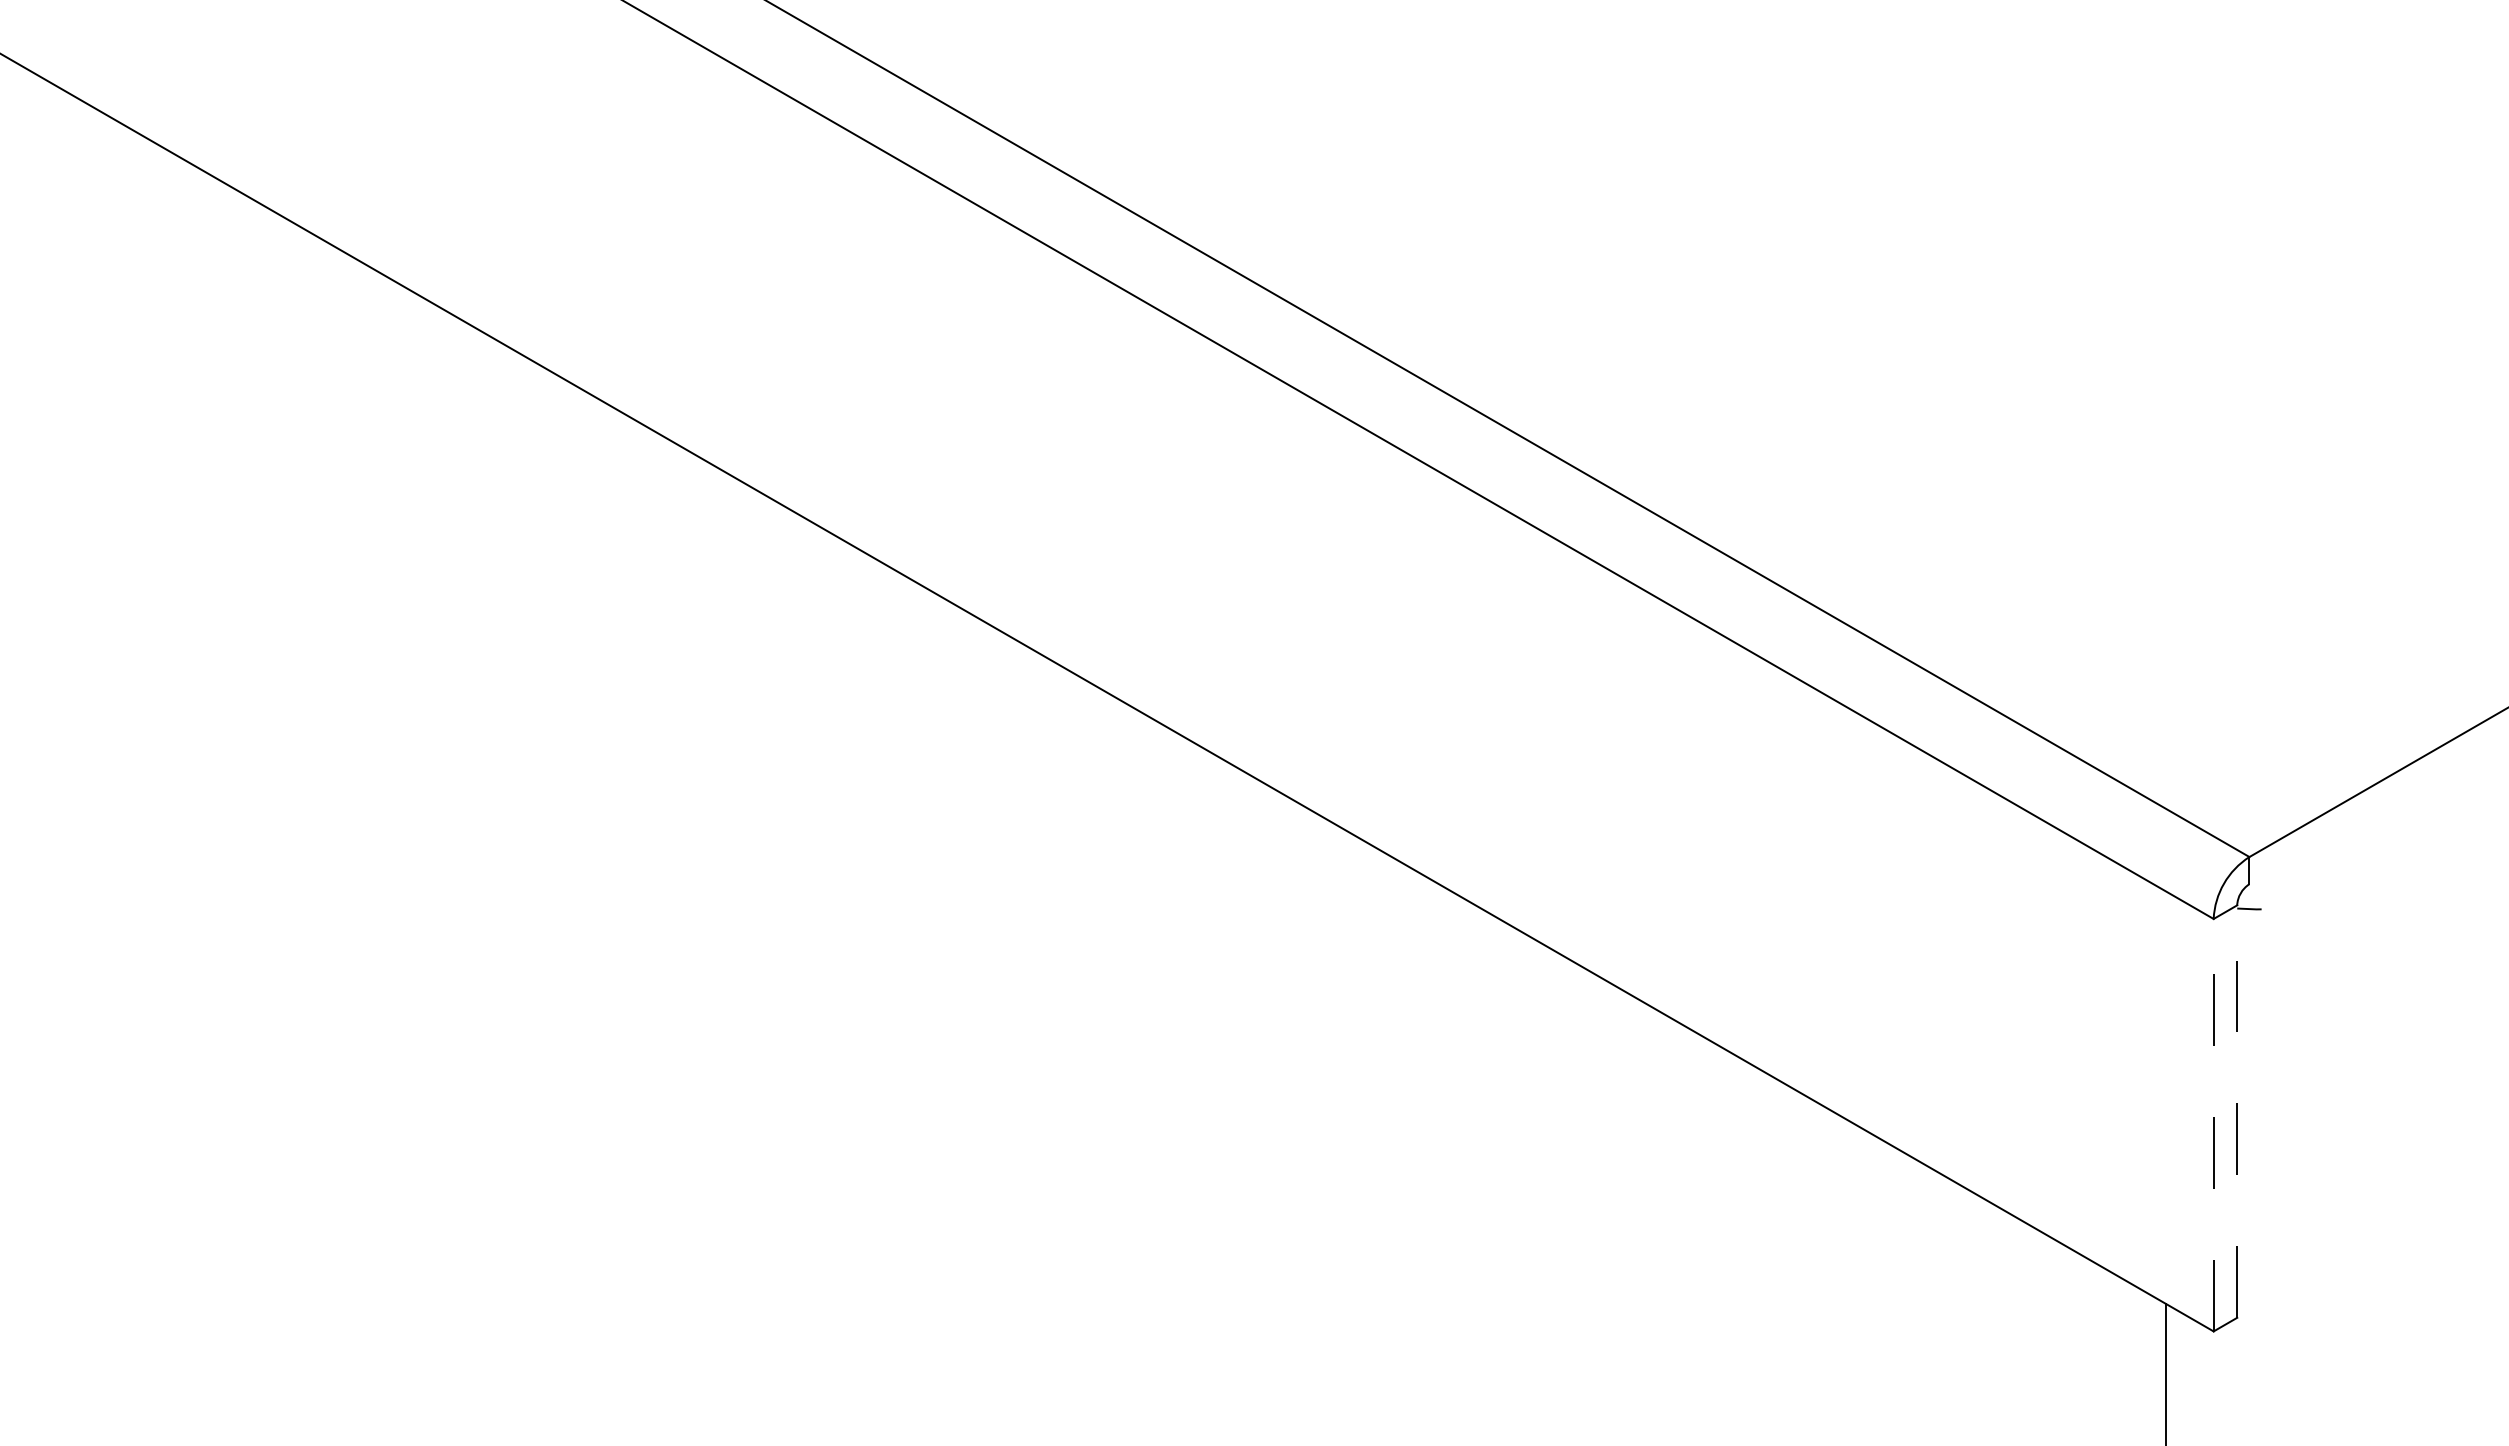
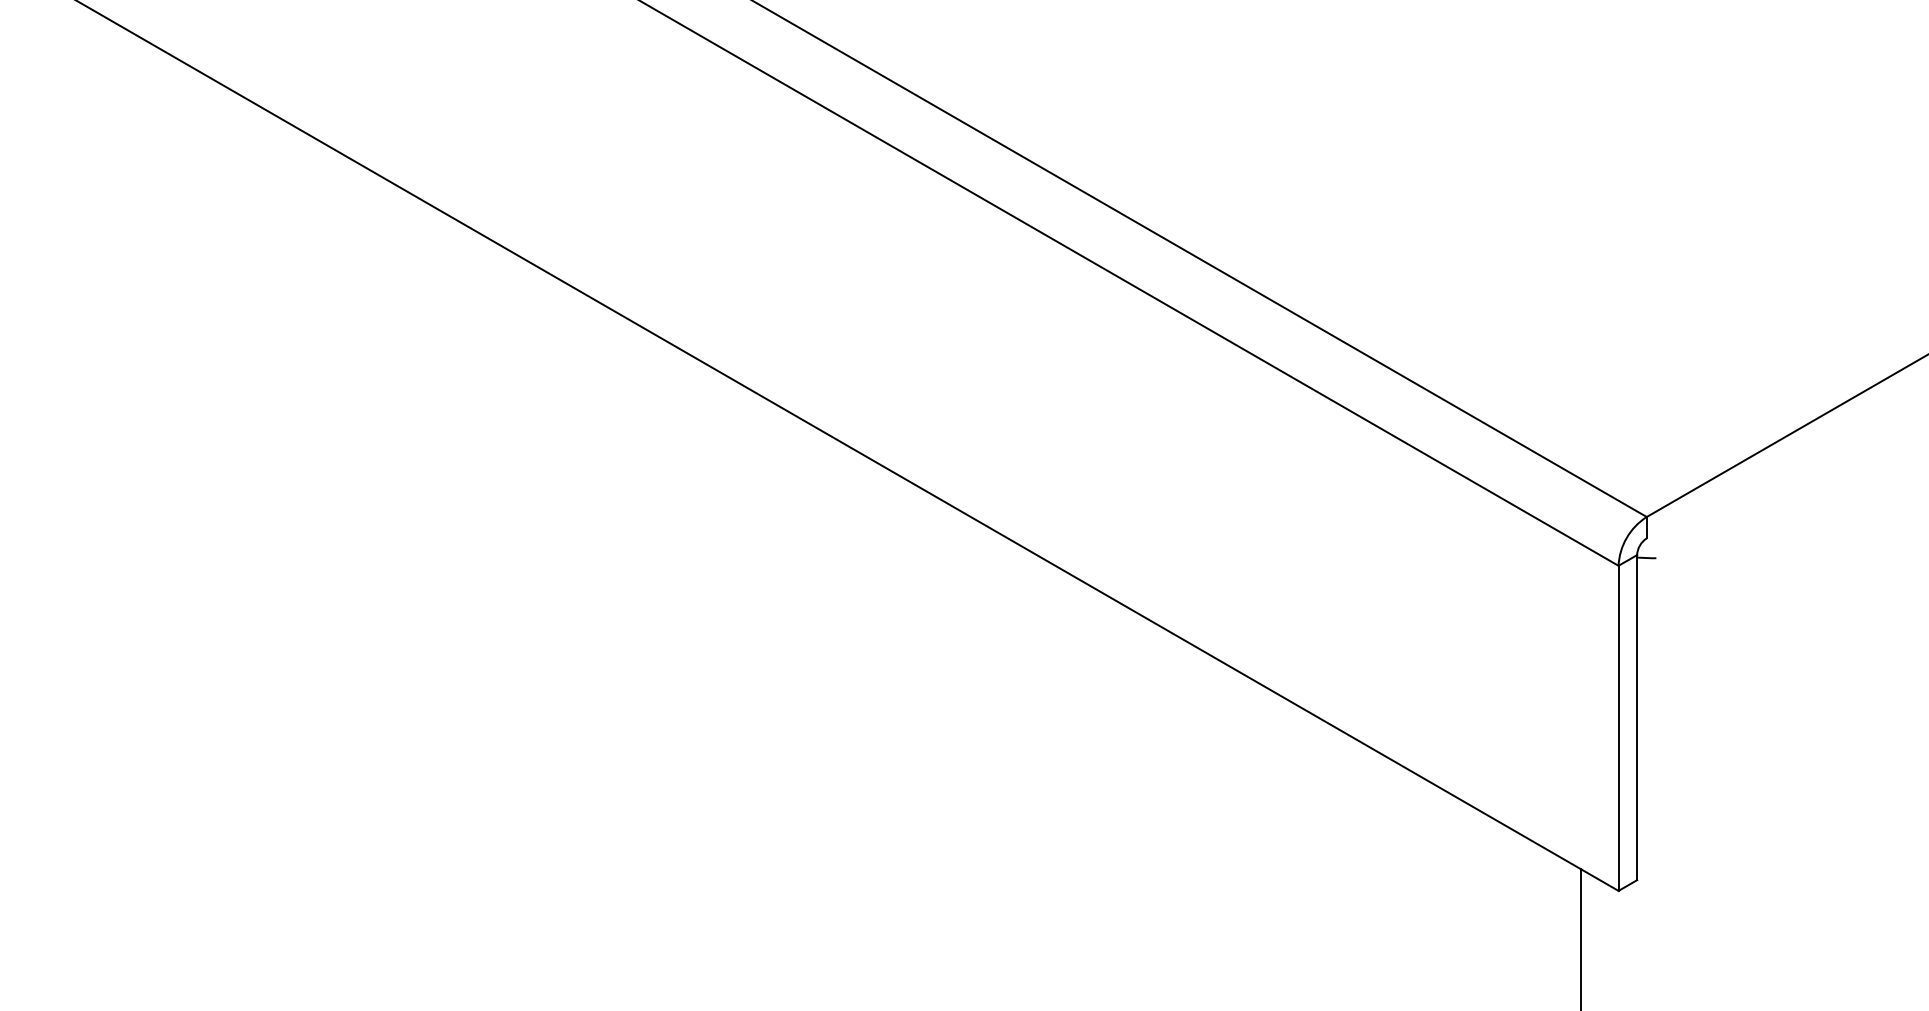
line: (2237, 1111) -> (1637, 717), dashed -> solid
line: (2213, 1124) -> (1618, 727), dashed -> solid

